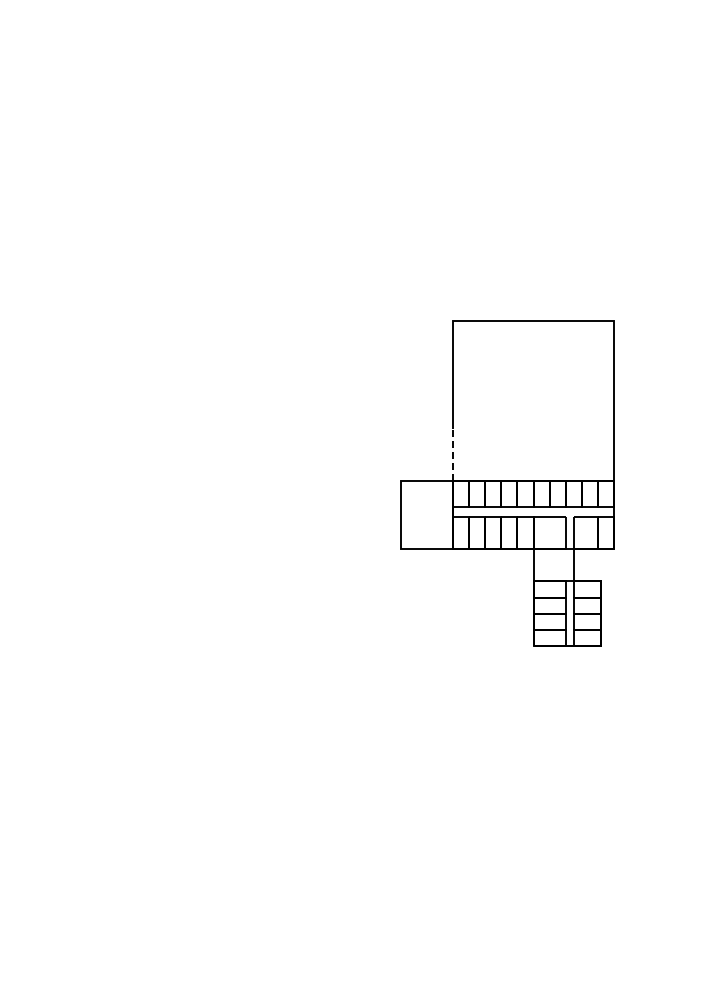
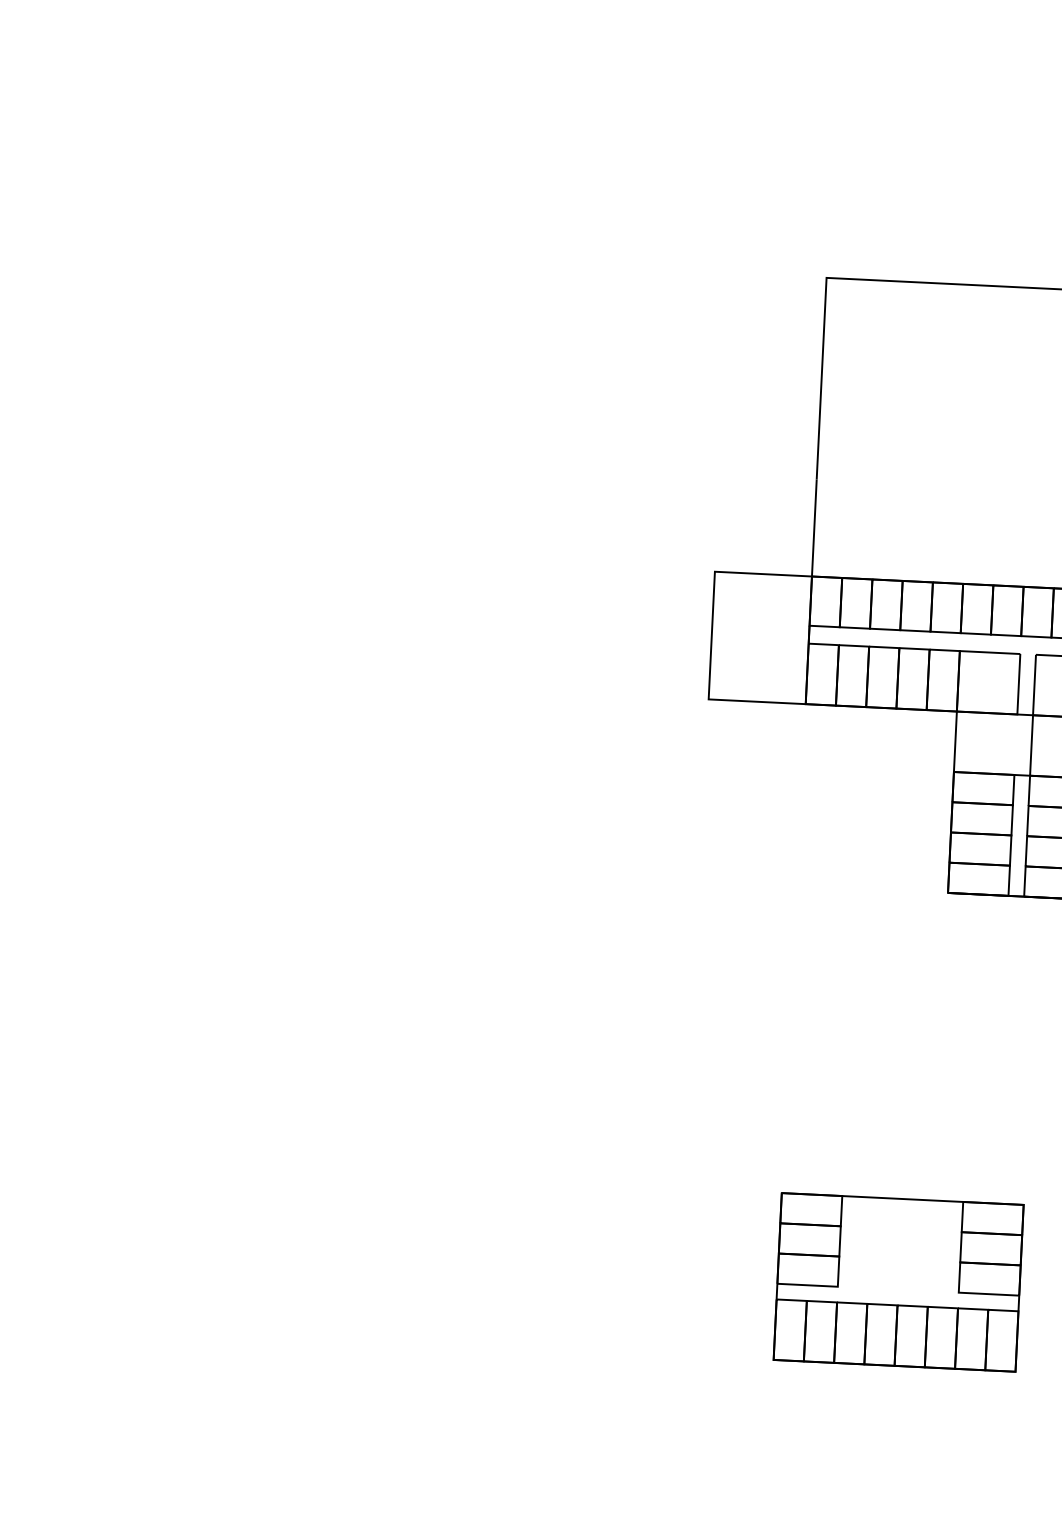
line: (452, 454) -> (814, 527), dashed -> solid
part: (517, 855) -> (899, 1282), added

